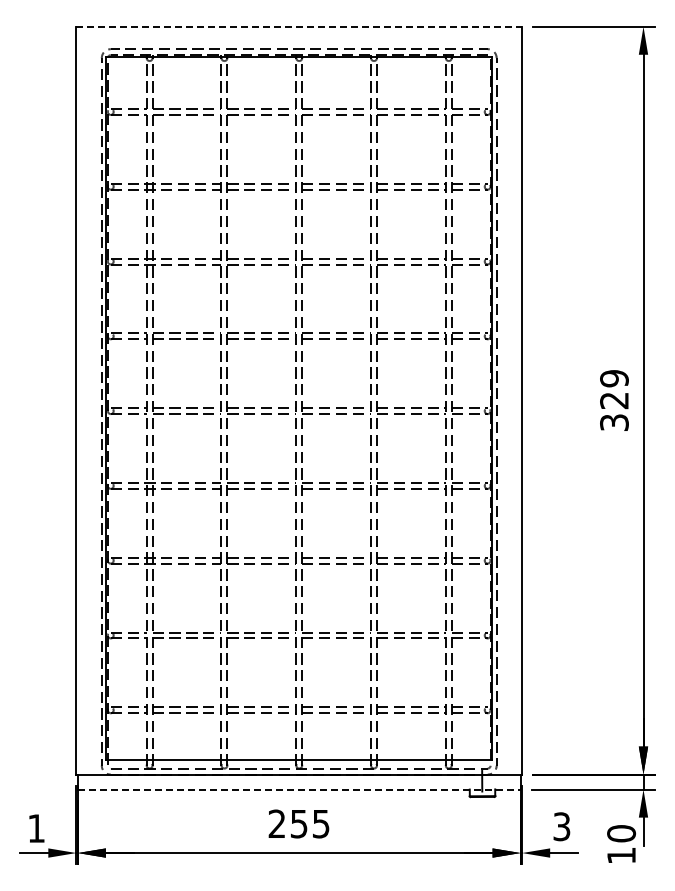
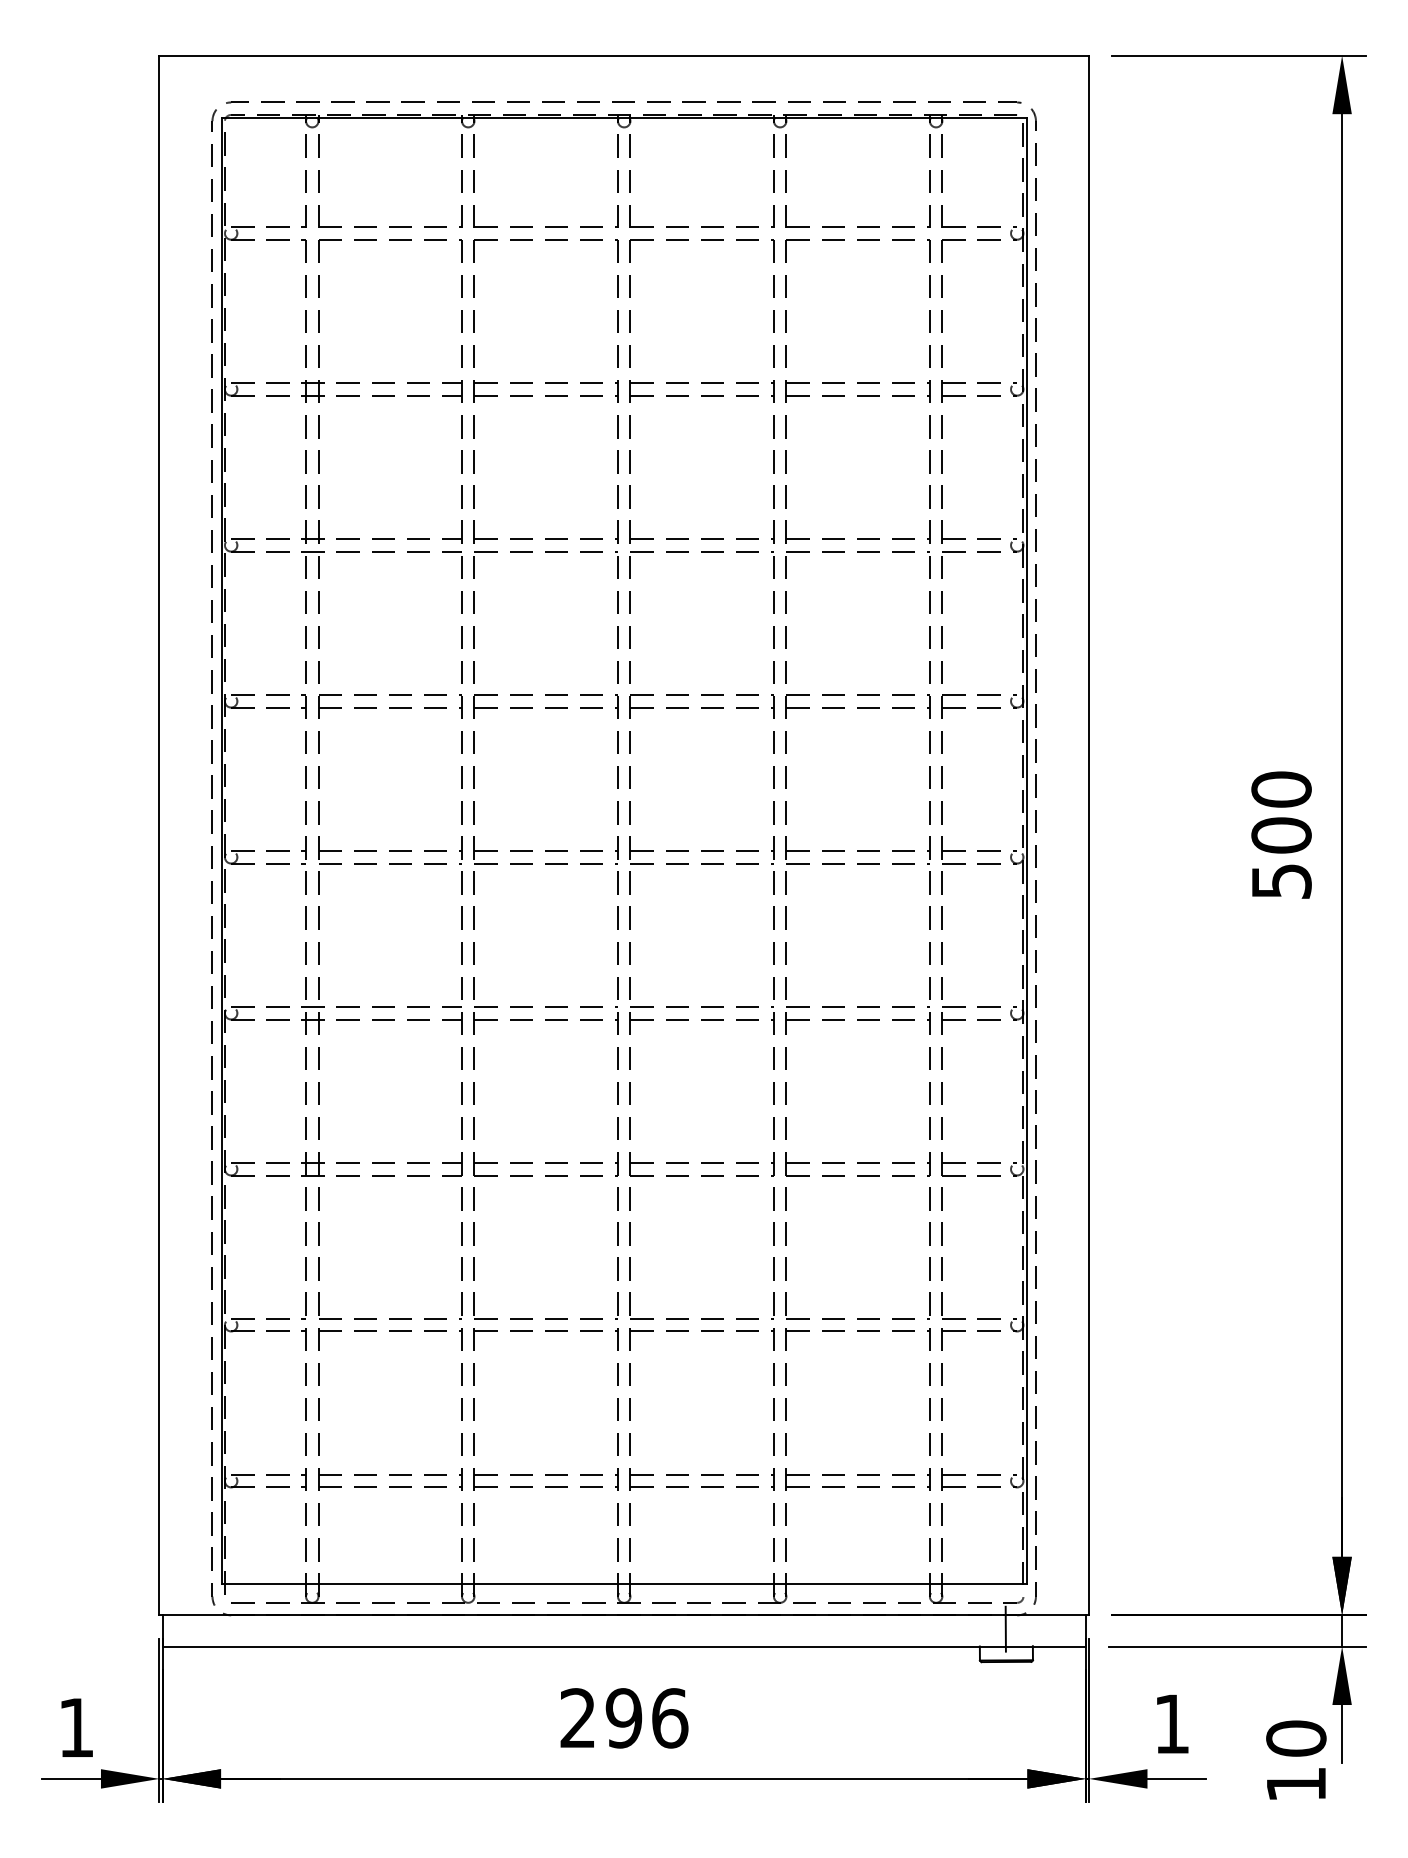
line: (299, 26) -> (624, 55), dashed -> solid
text: (614, 400) -> (1281, 835), 329 -> 500
line: (299, 789) -> (624, 1646), dashed -> solid
text: (309, 823) -> (645, 1717), 255 -> 296
text: (561, 826) -> (1171, 1723), 3 -> 1

